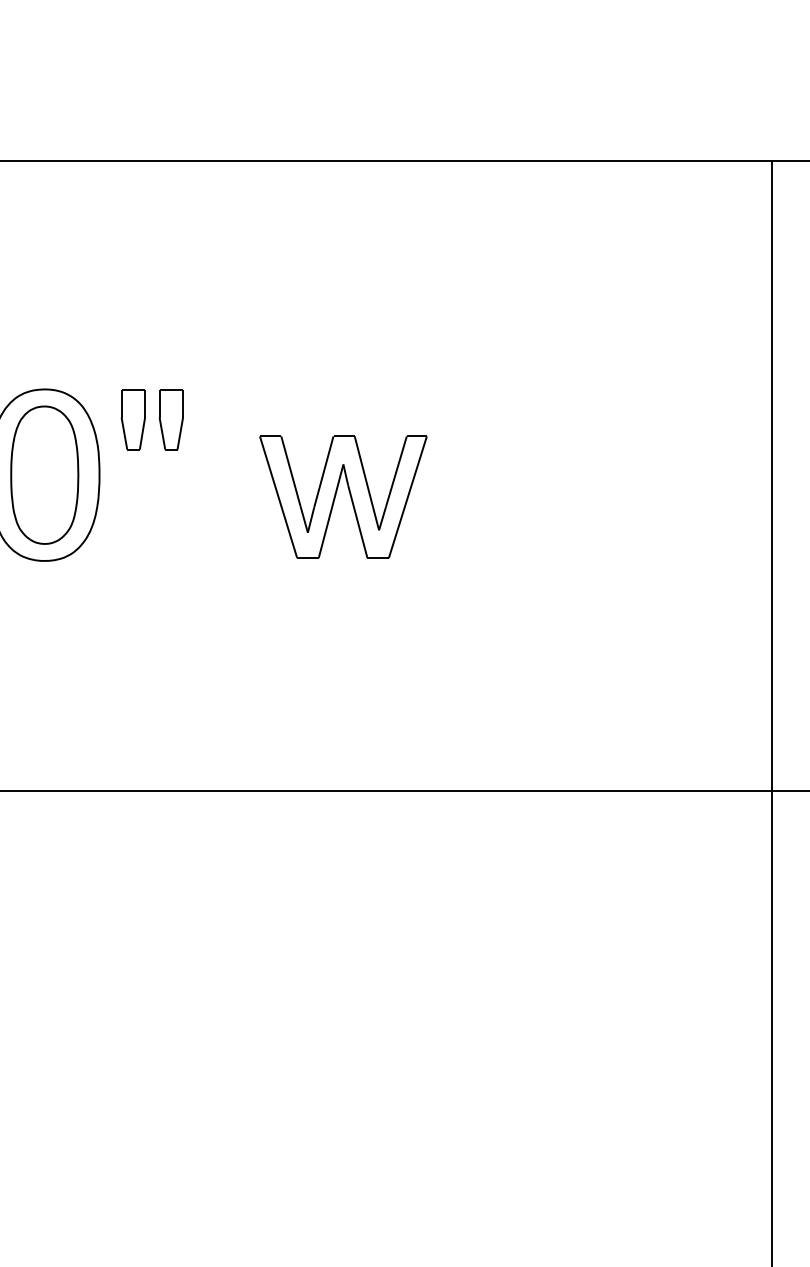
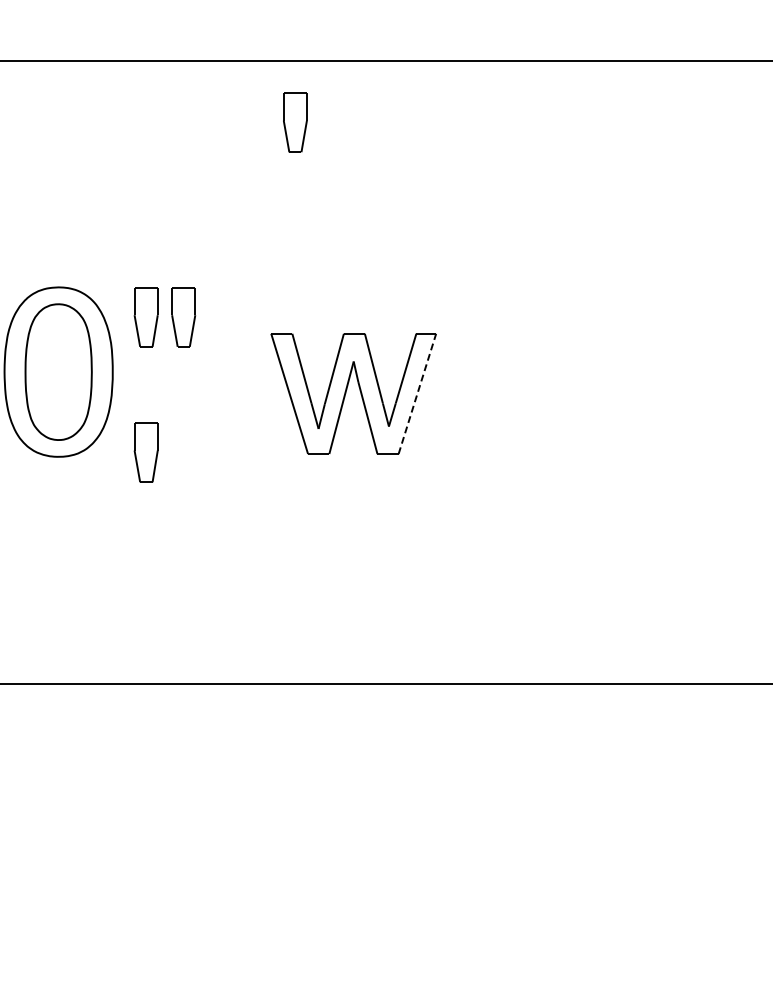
part: (283, 222) -> (294, 122), added
line: (407, 497) -> (417, 394), solid -> dashed
part: (132, 556) -> (145, 452), added

